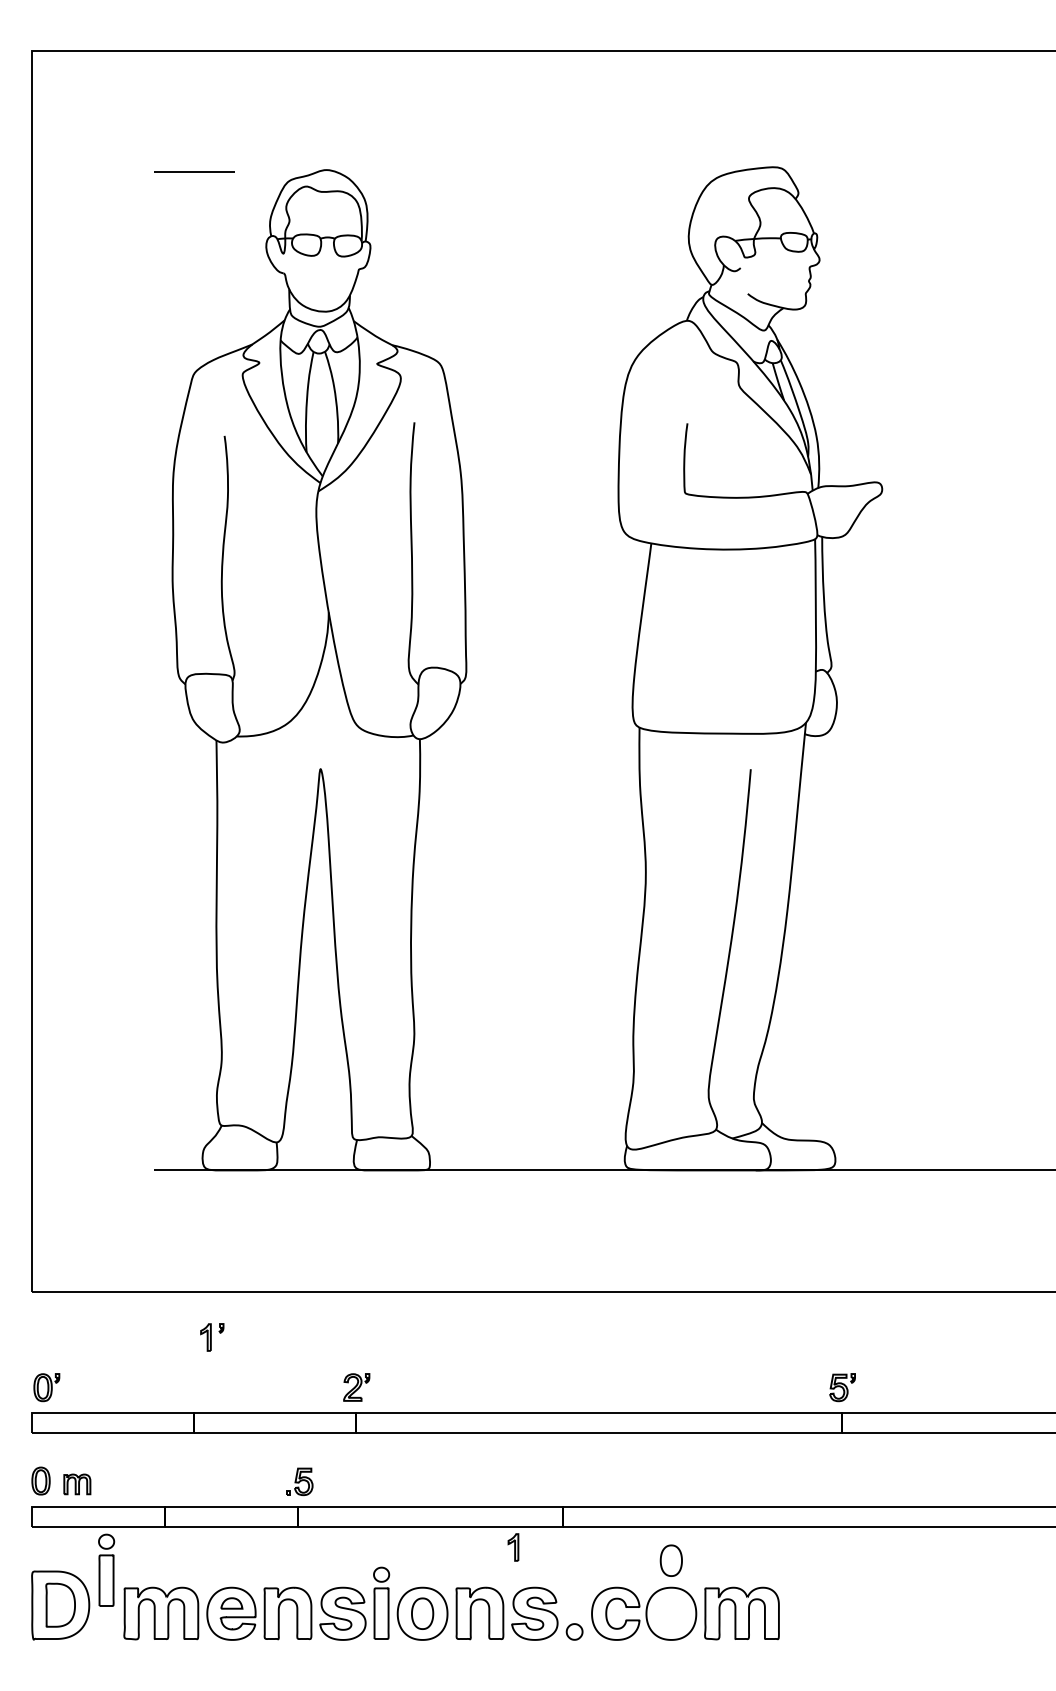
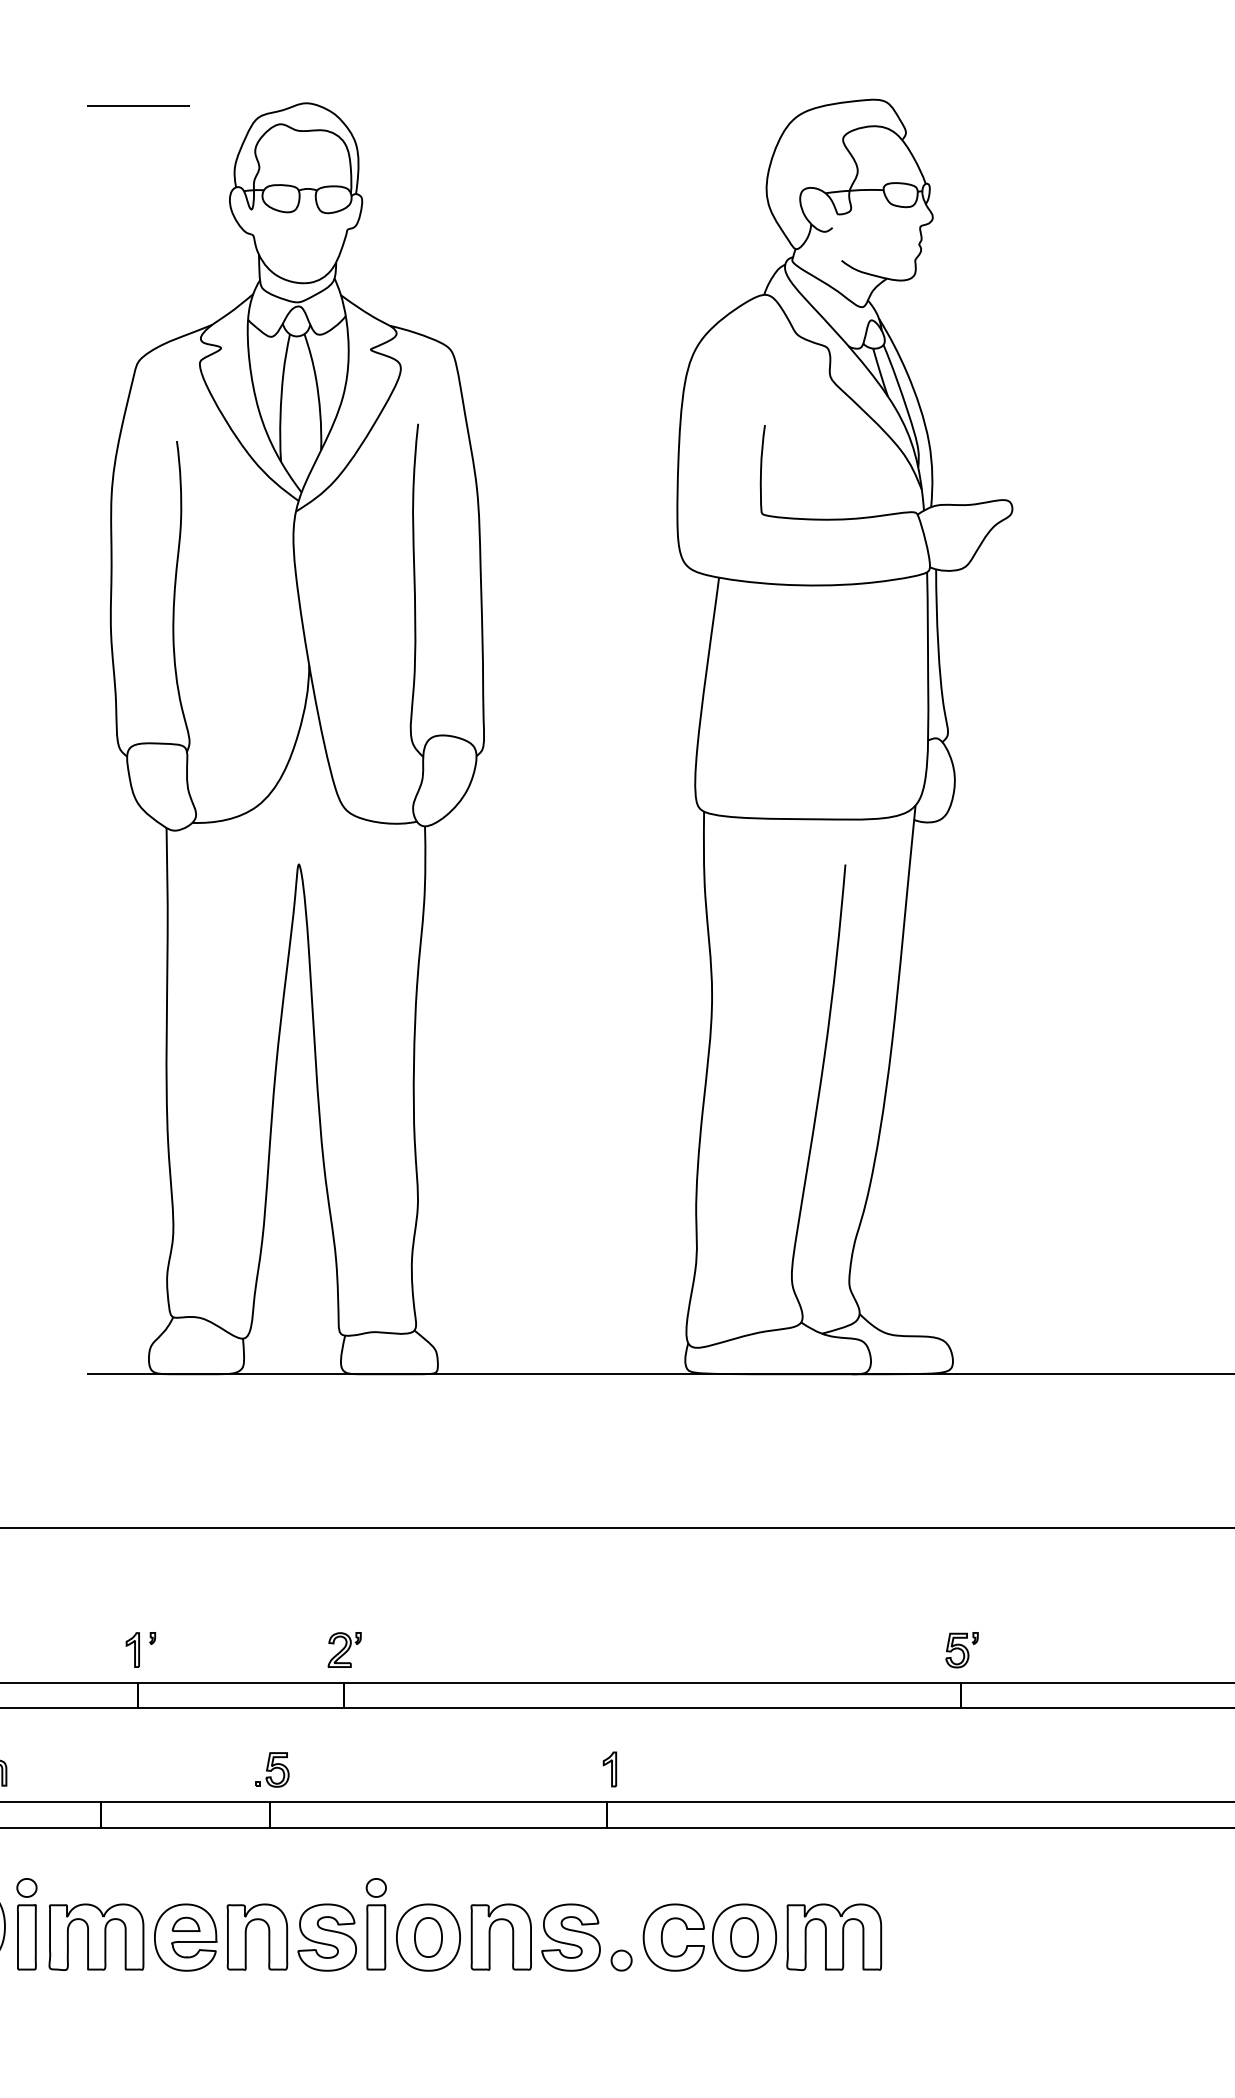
part: (212, 1337) -> (141, 1650), moved
part: (513, 1547) -> (610, 1769), moved
part: (670, 1560) -> (743, 1937), moved
part: (106, 1569) -> (26, 1923), moved

